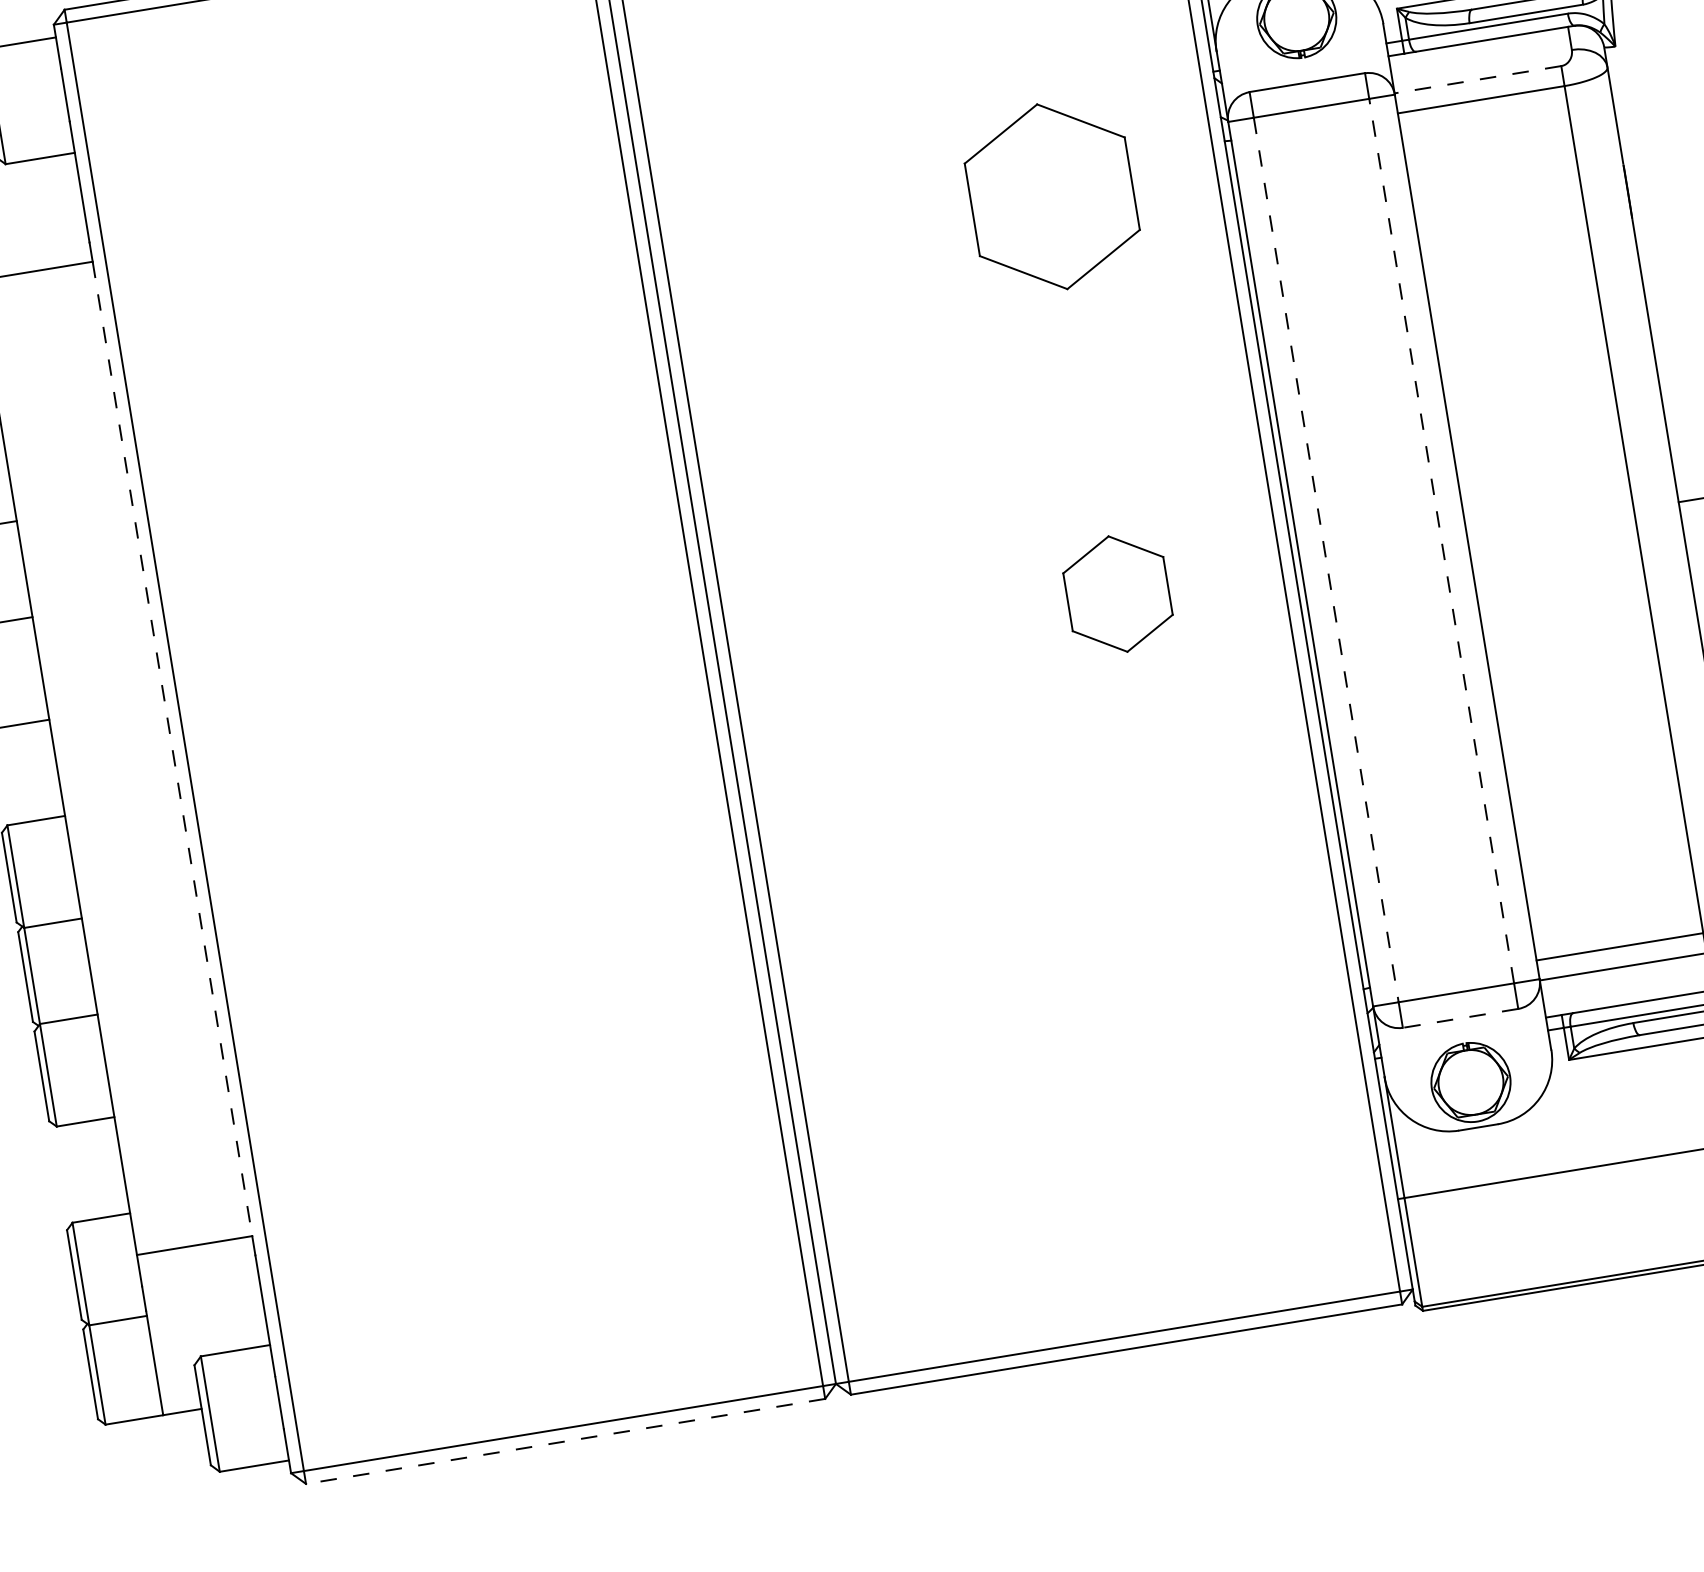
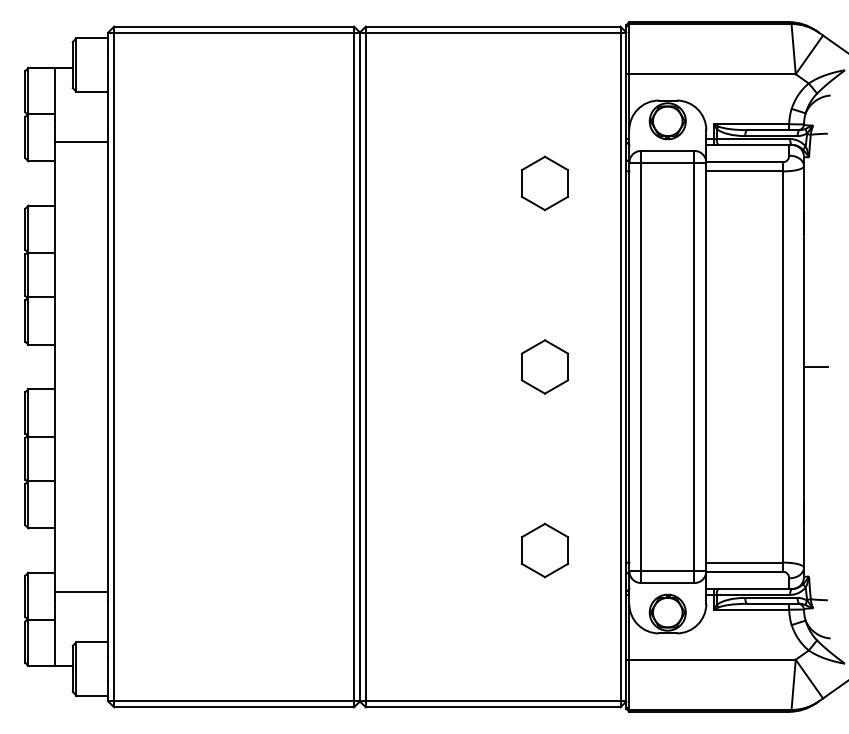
line: (1477, 80) -> (744, 162), dashed -> solid
part: (1054, 196) -> (545, 183), size x0.62
line: (1441, 540) -> (694, 366), dashed -> solid
line: (1327, 560) -> (641, 367), dashed -> solid
line: (173, 749) -> (108, 367), dashed -> solid
part: (1184, 991) -> (545, 550), added
line: (1460, 1019) -> (667, 583), dashed -> solid
line: (566, 1441) -> (234, 707), dashed -> solid

